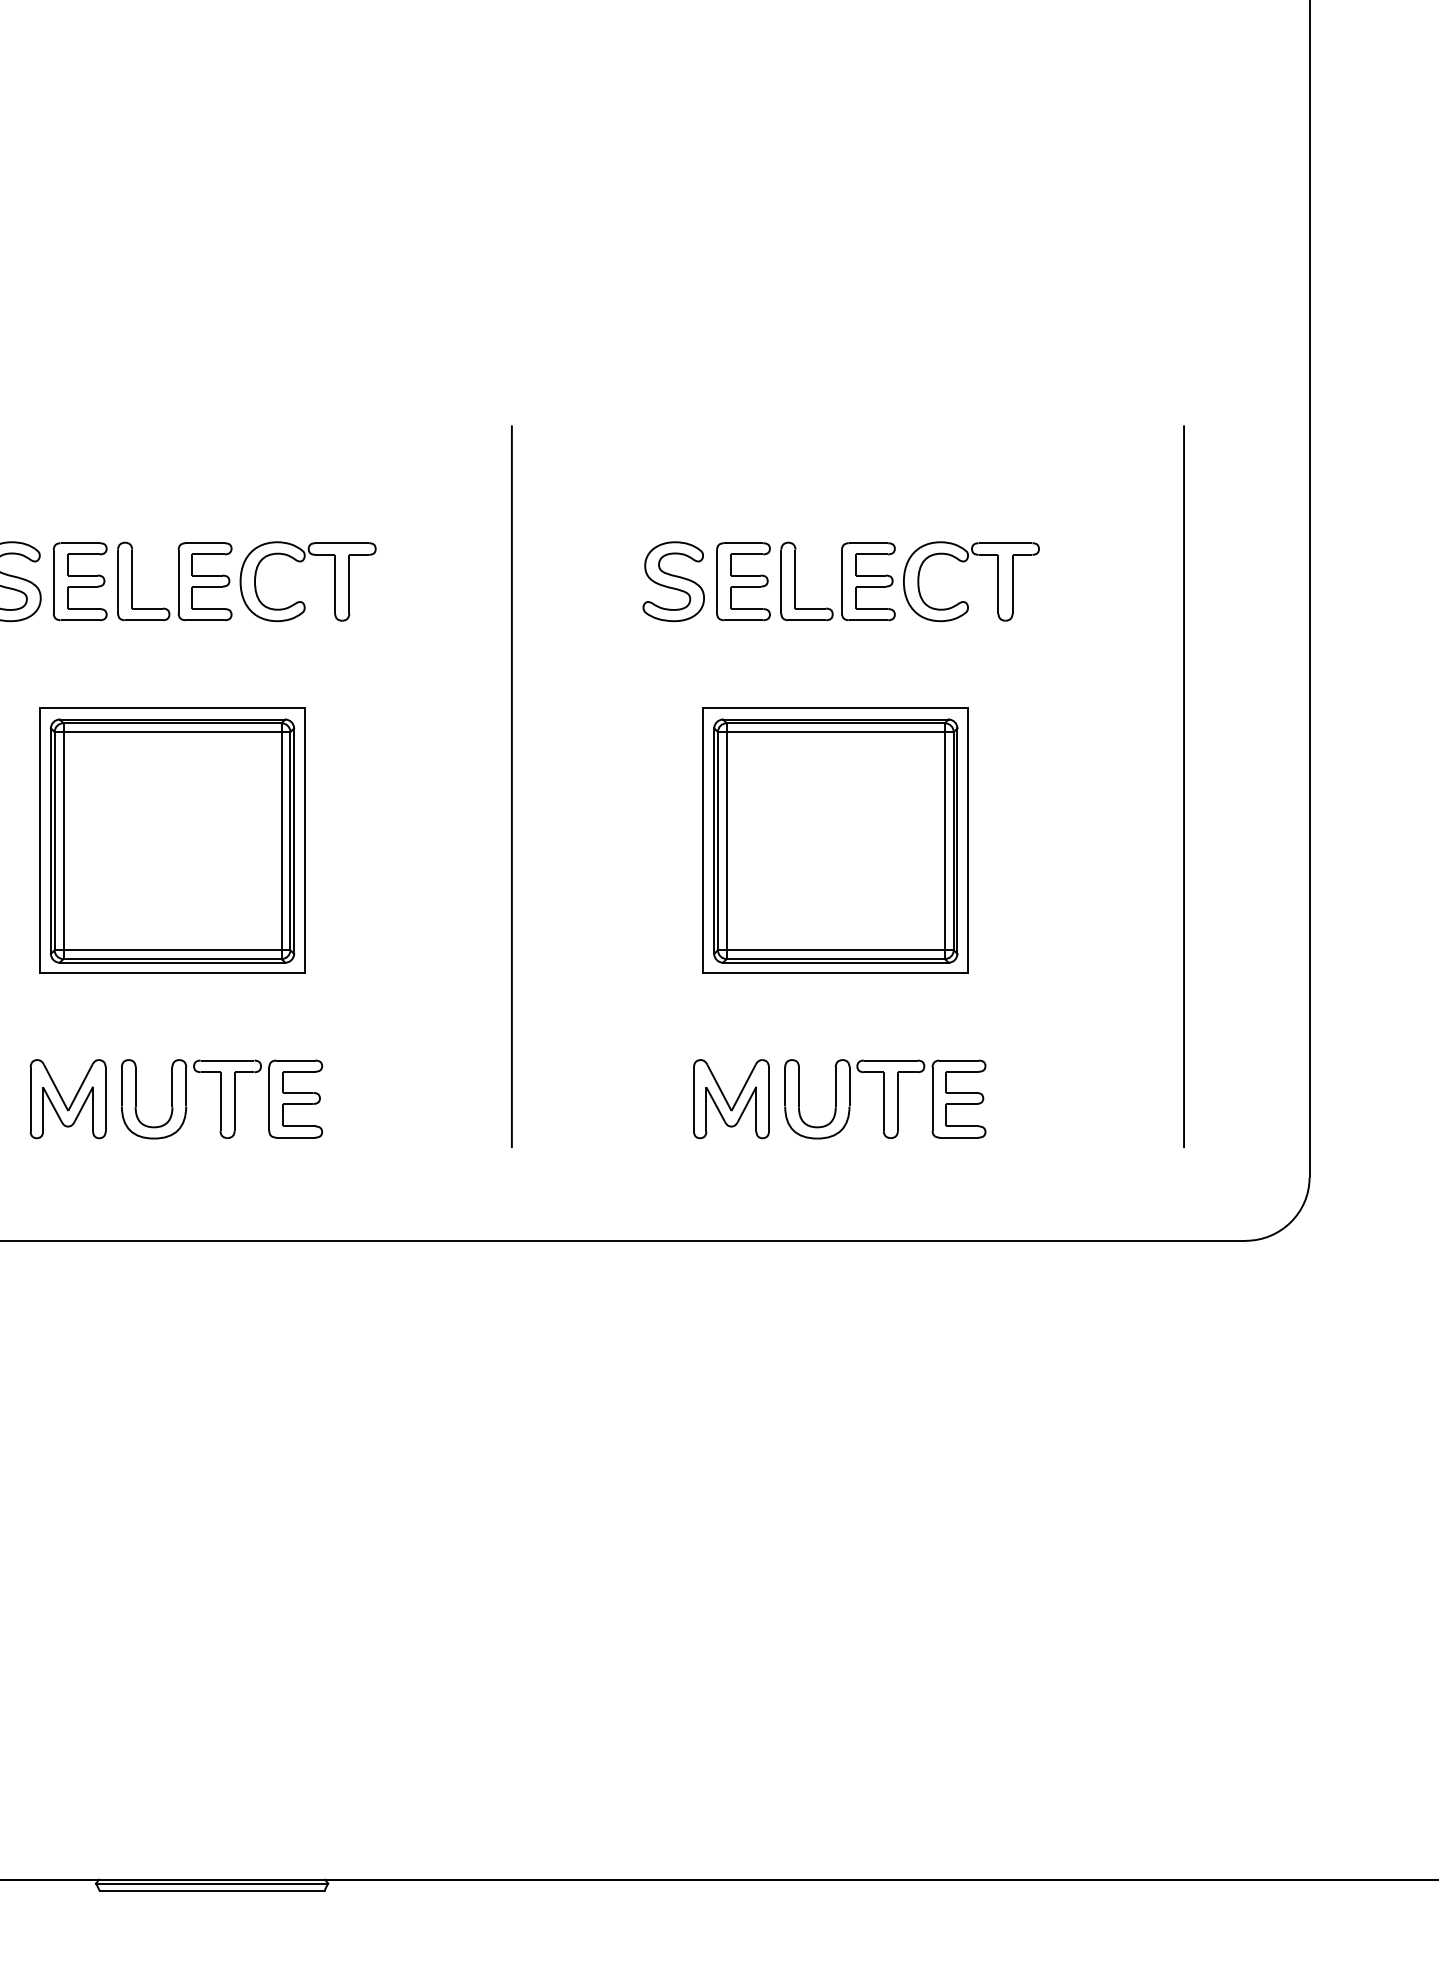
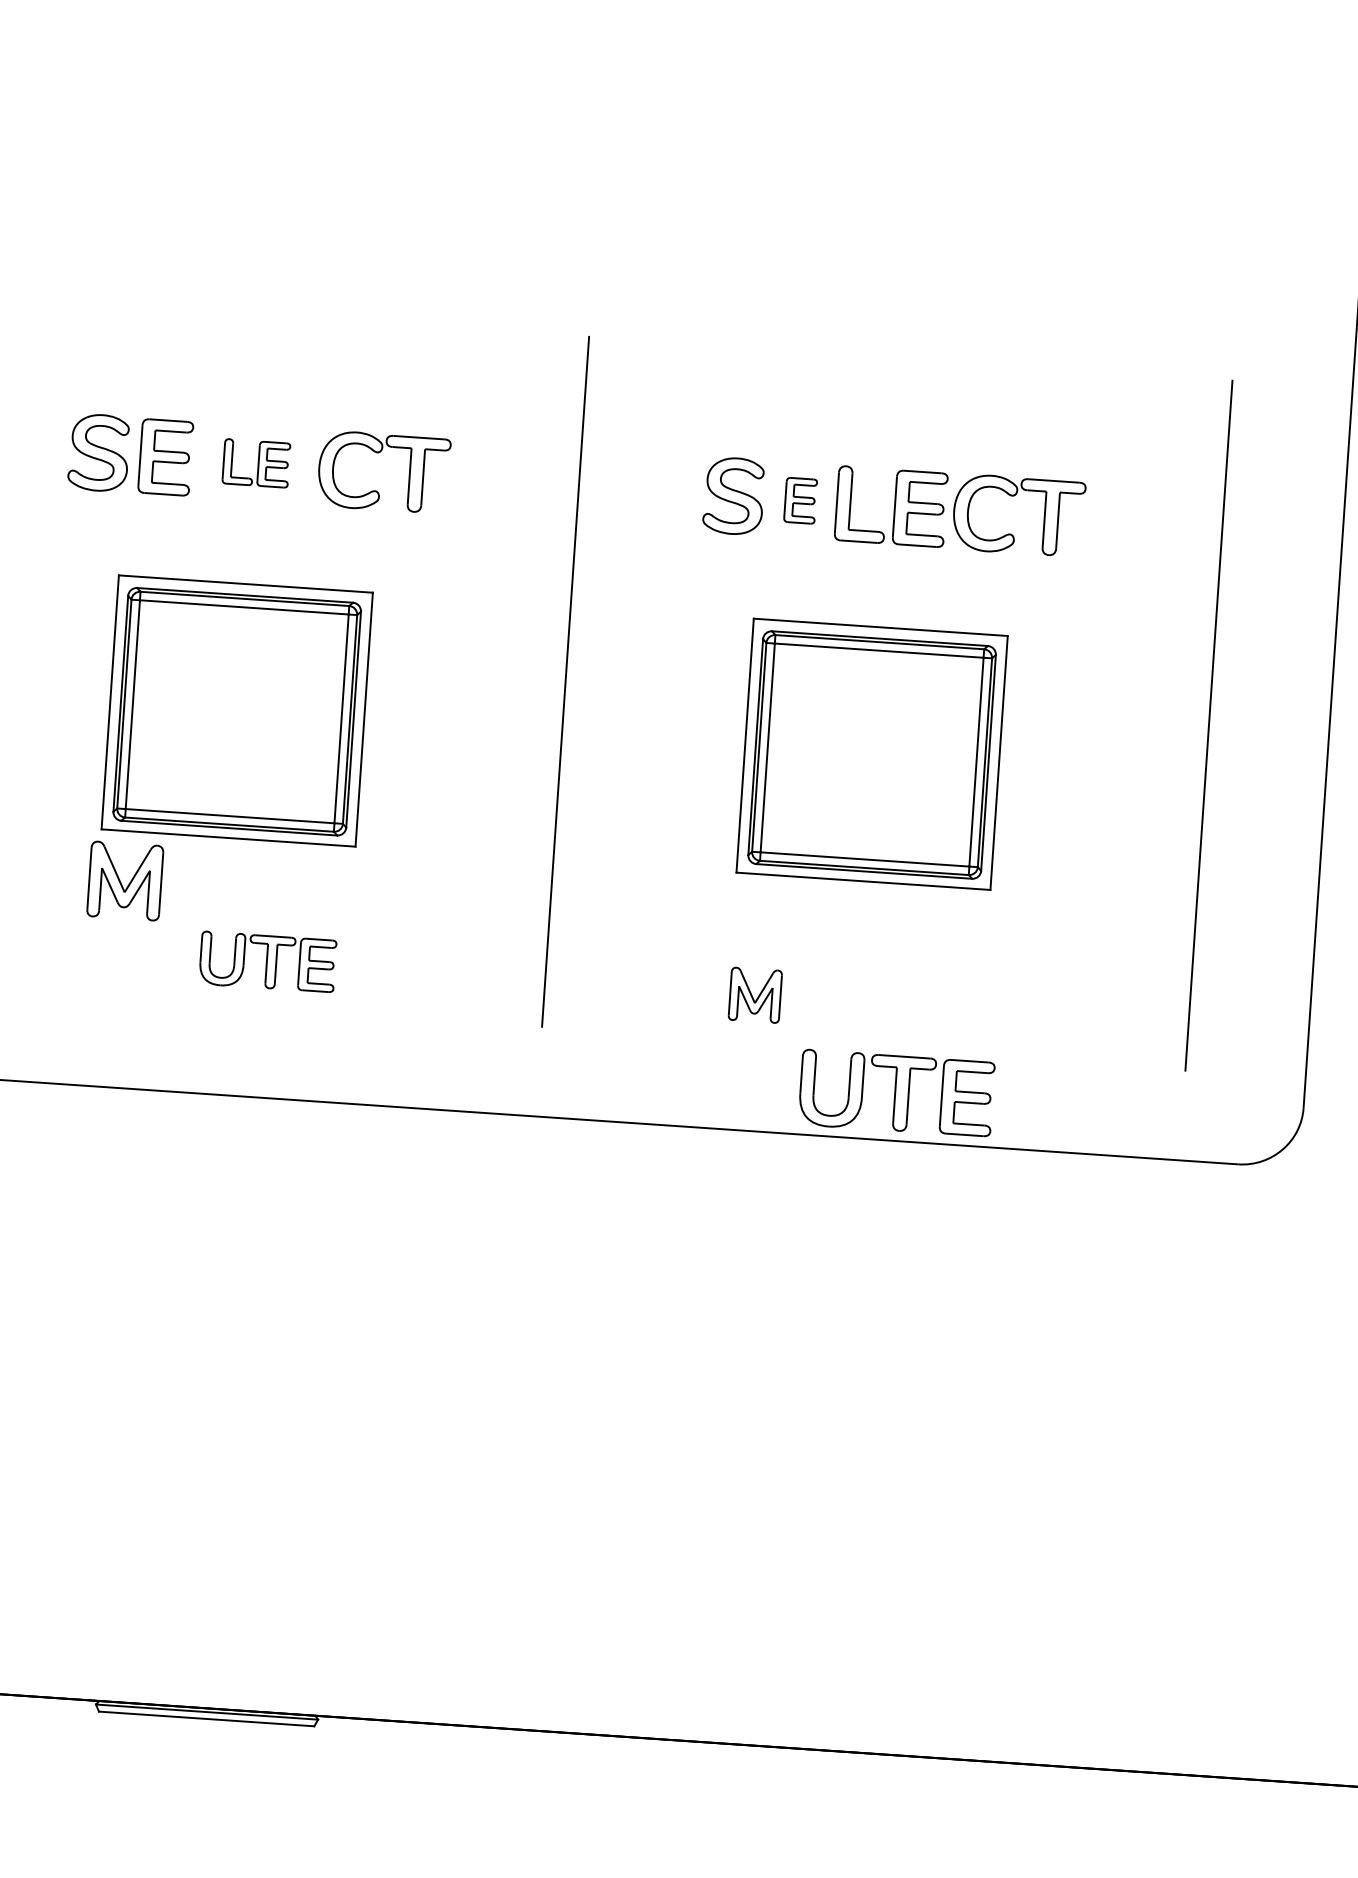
part: (174, 581) -> (256, 463), size x0.6
part: (743, 581) -> (800, 500), size x0.6
part: (67, 1099) -> (124, 881), moved
part: (222, 1099) -> (268, 962), size x0.7
part: (731, 1099) -> (755, 995), size x0.7
part: (885, 1099) -> (896, 1093), moved

